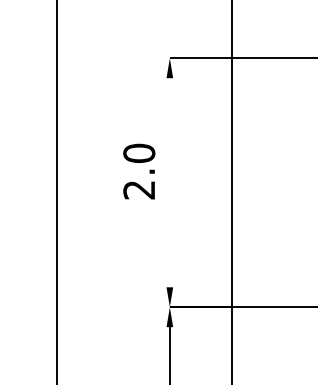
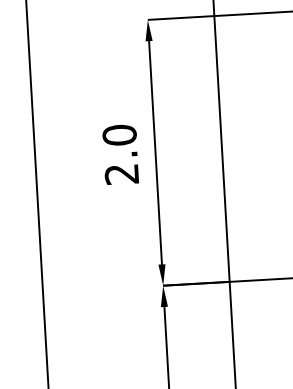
text: (139, 171) -> (120, 154), moved
line: (169, 182) -> (155, 152), added

